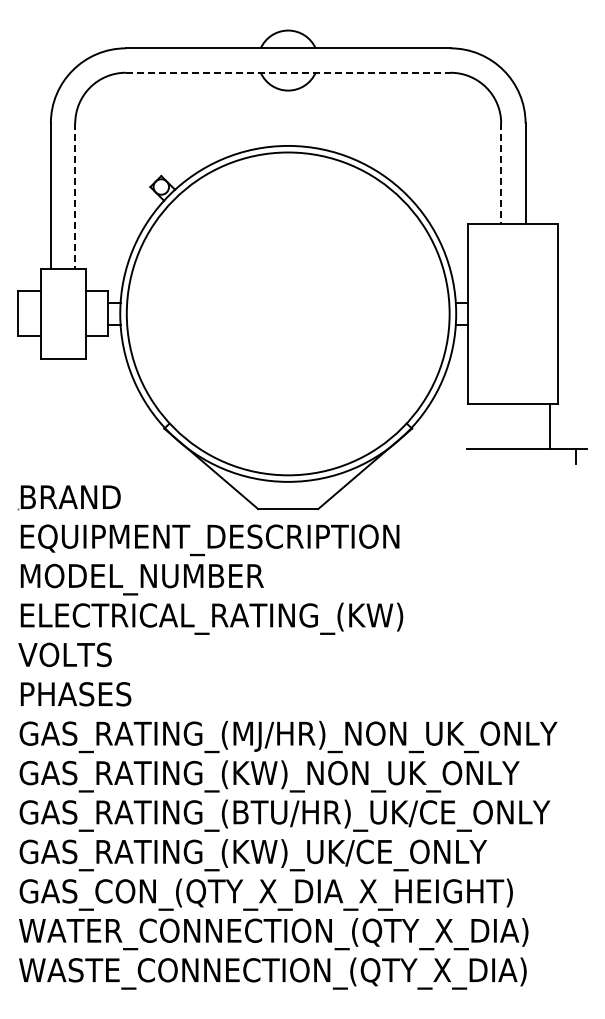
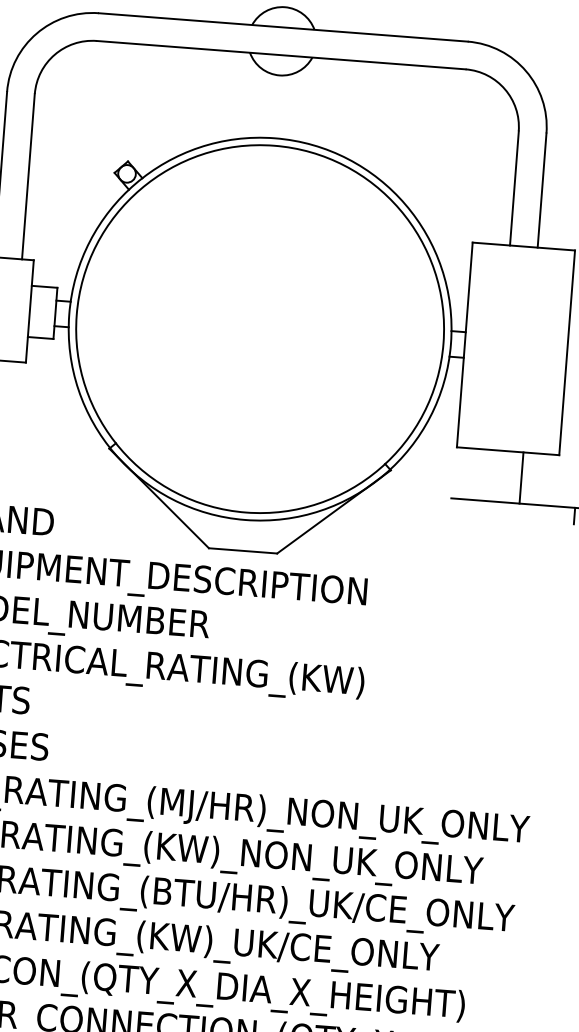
line: (288, 72) -> (281, 54), dashed -> solid
line: (501, 174) -> (514, 189), dashed -> solid
line: (75, 196) -> (28, 177), dashed -> solid
line: (549, 426) -> (521, 477), moved

